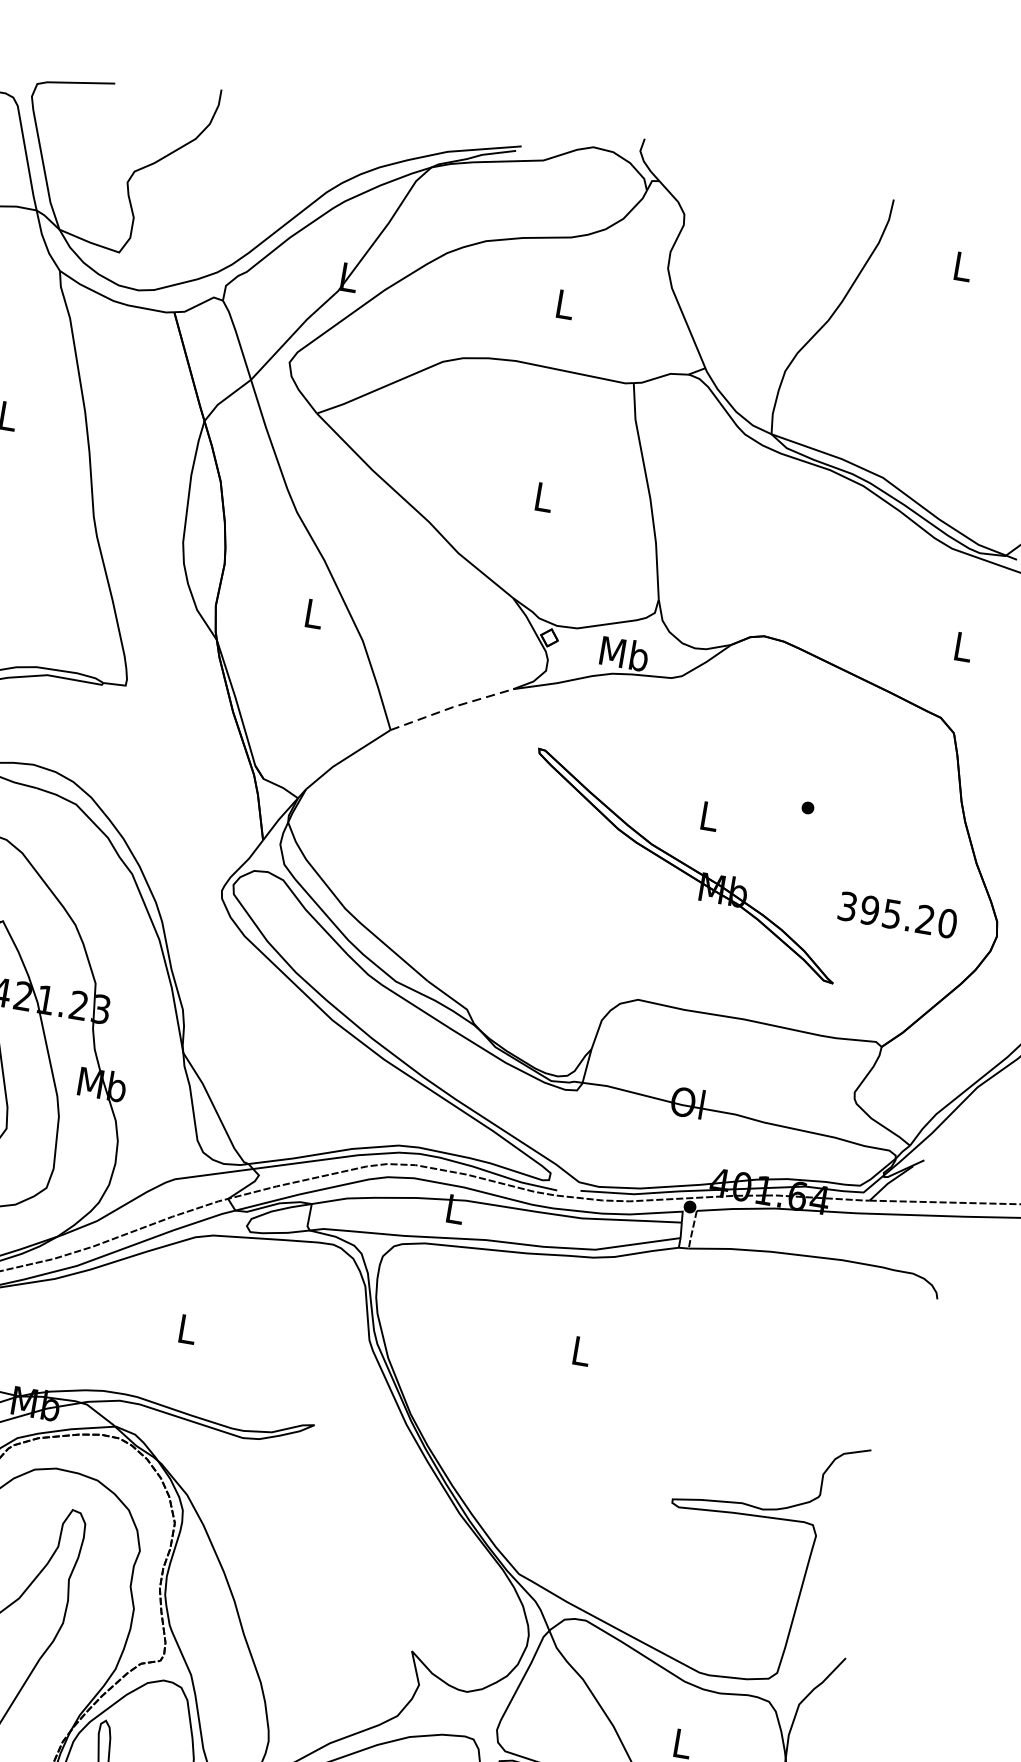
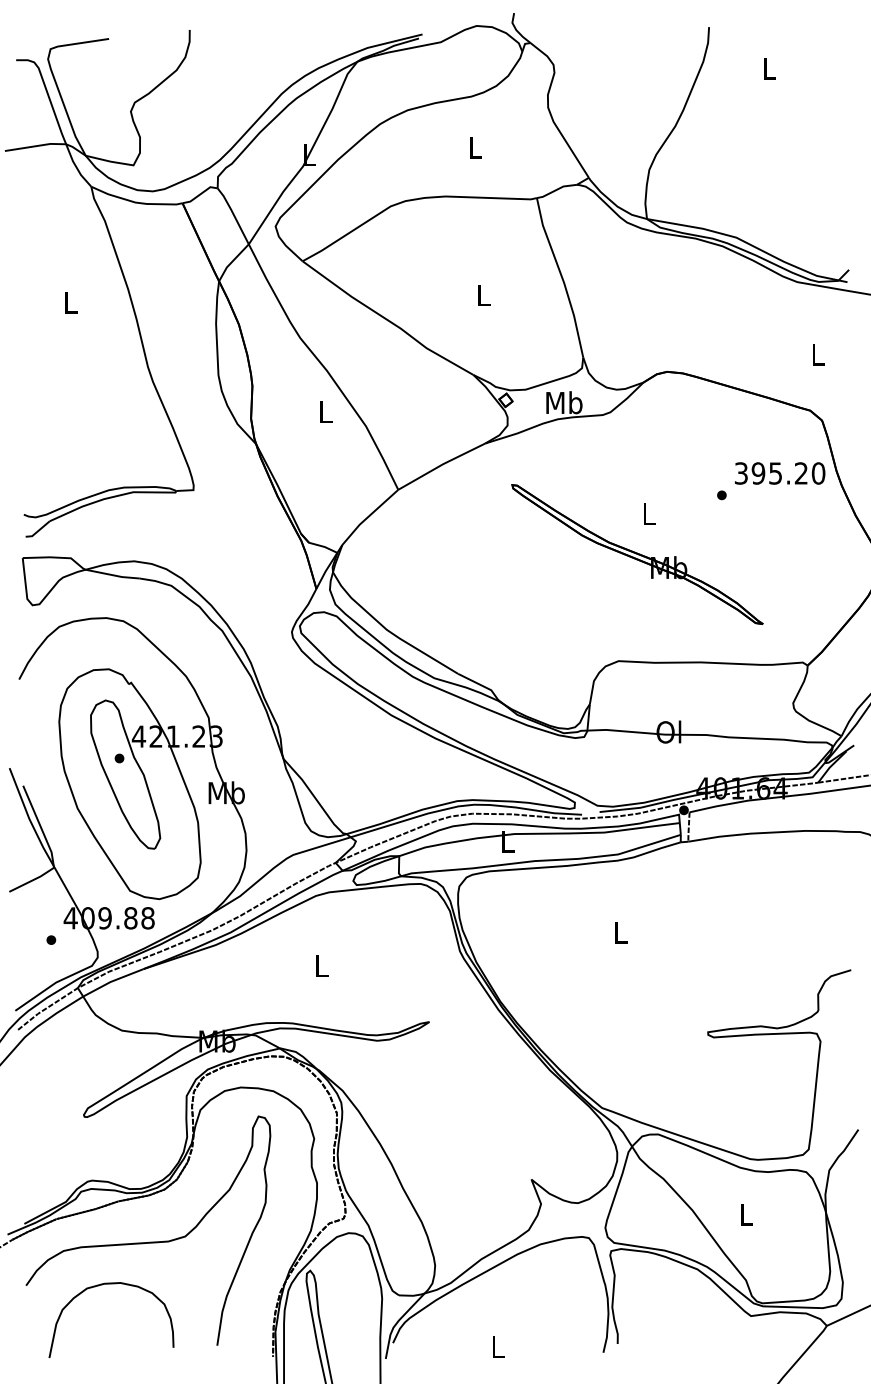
line: (451, 708) -> (441, 465), dashed -> solid
text: (898, 915) -> (780, 473), moved

